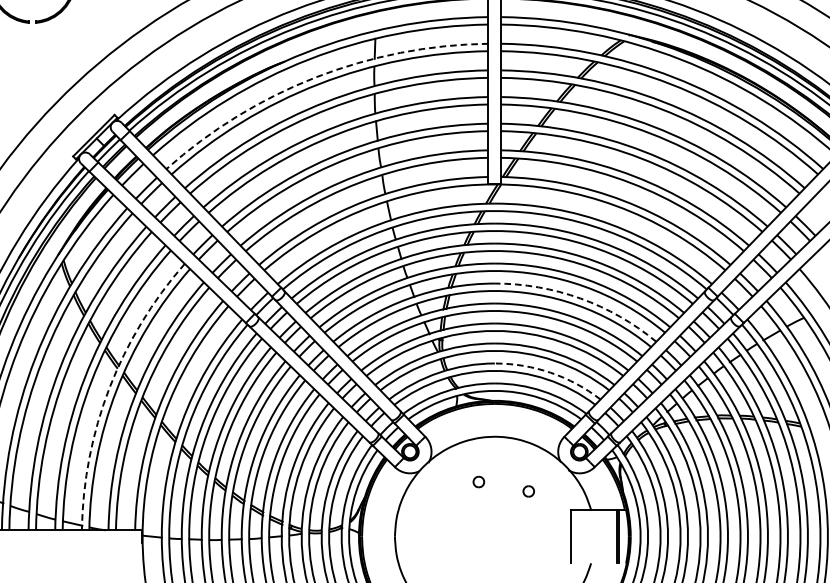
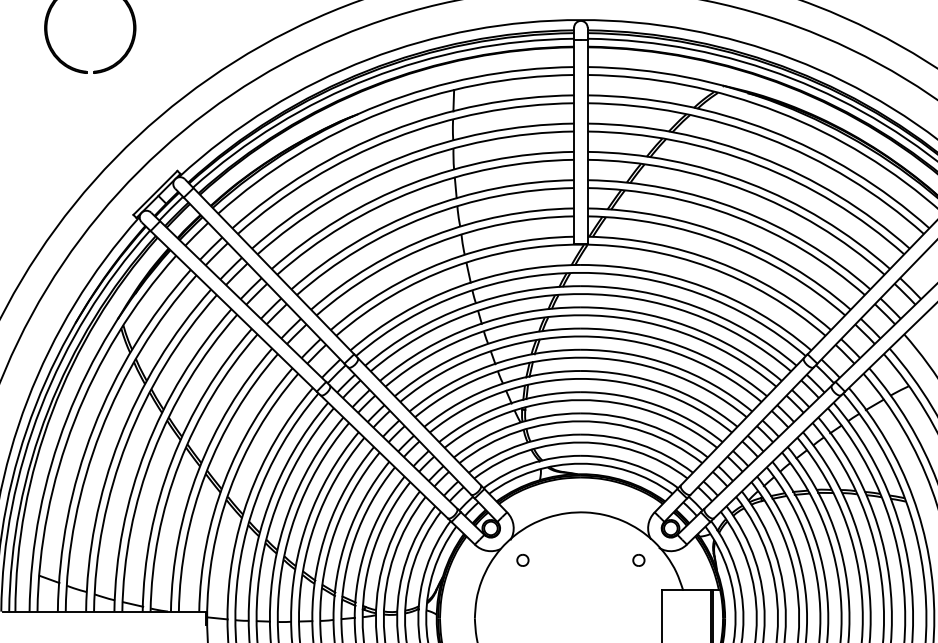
arc: (316, 76) -> (391, 130), dashed -> solid
arc: (580, 298) -> (671, 365), dashed -> solid
arc: (551, 372) -> (640, 444), dashed -> solid
arc: (109, 387) -> (172, 460), dashed -> solid
part: (478, 481) -> (522, 559), moved
part: (528, 490) -> (638, 559), moved

